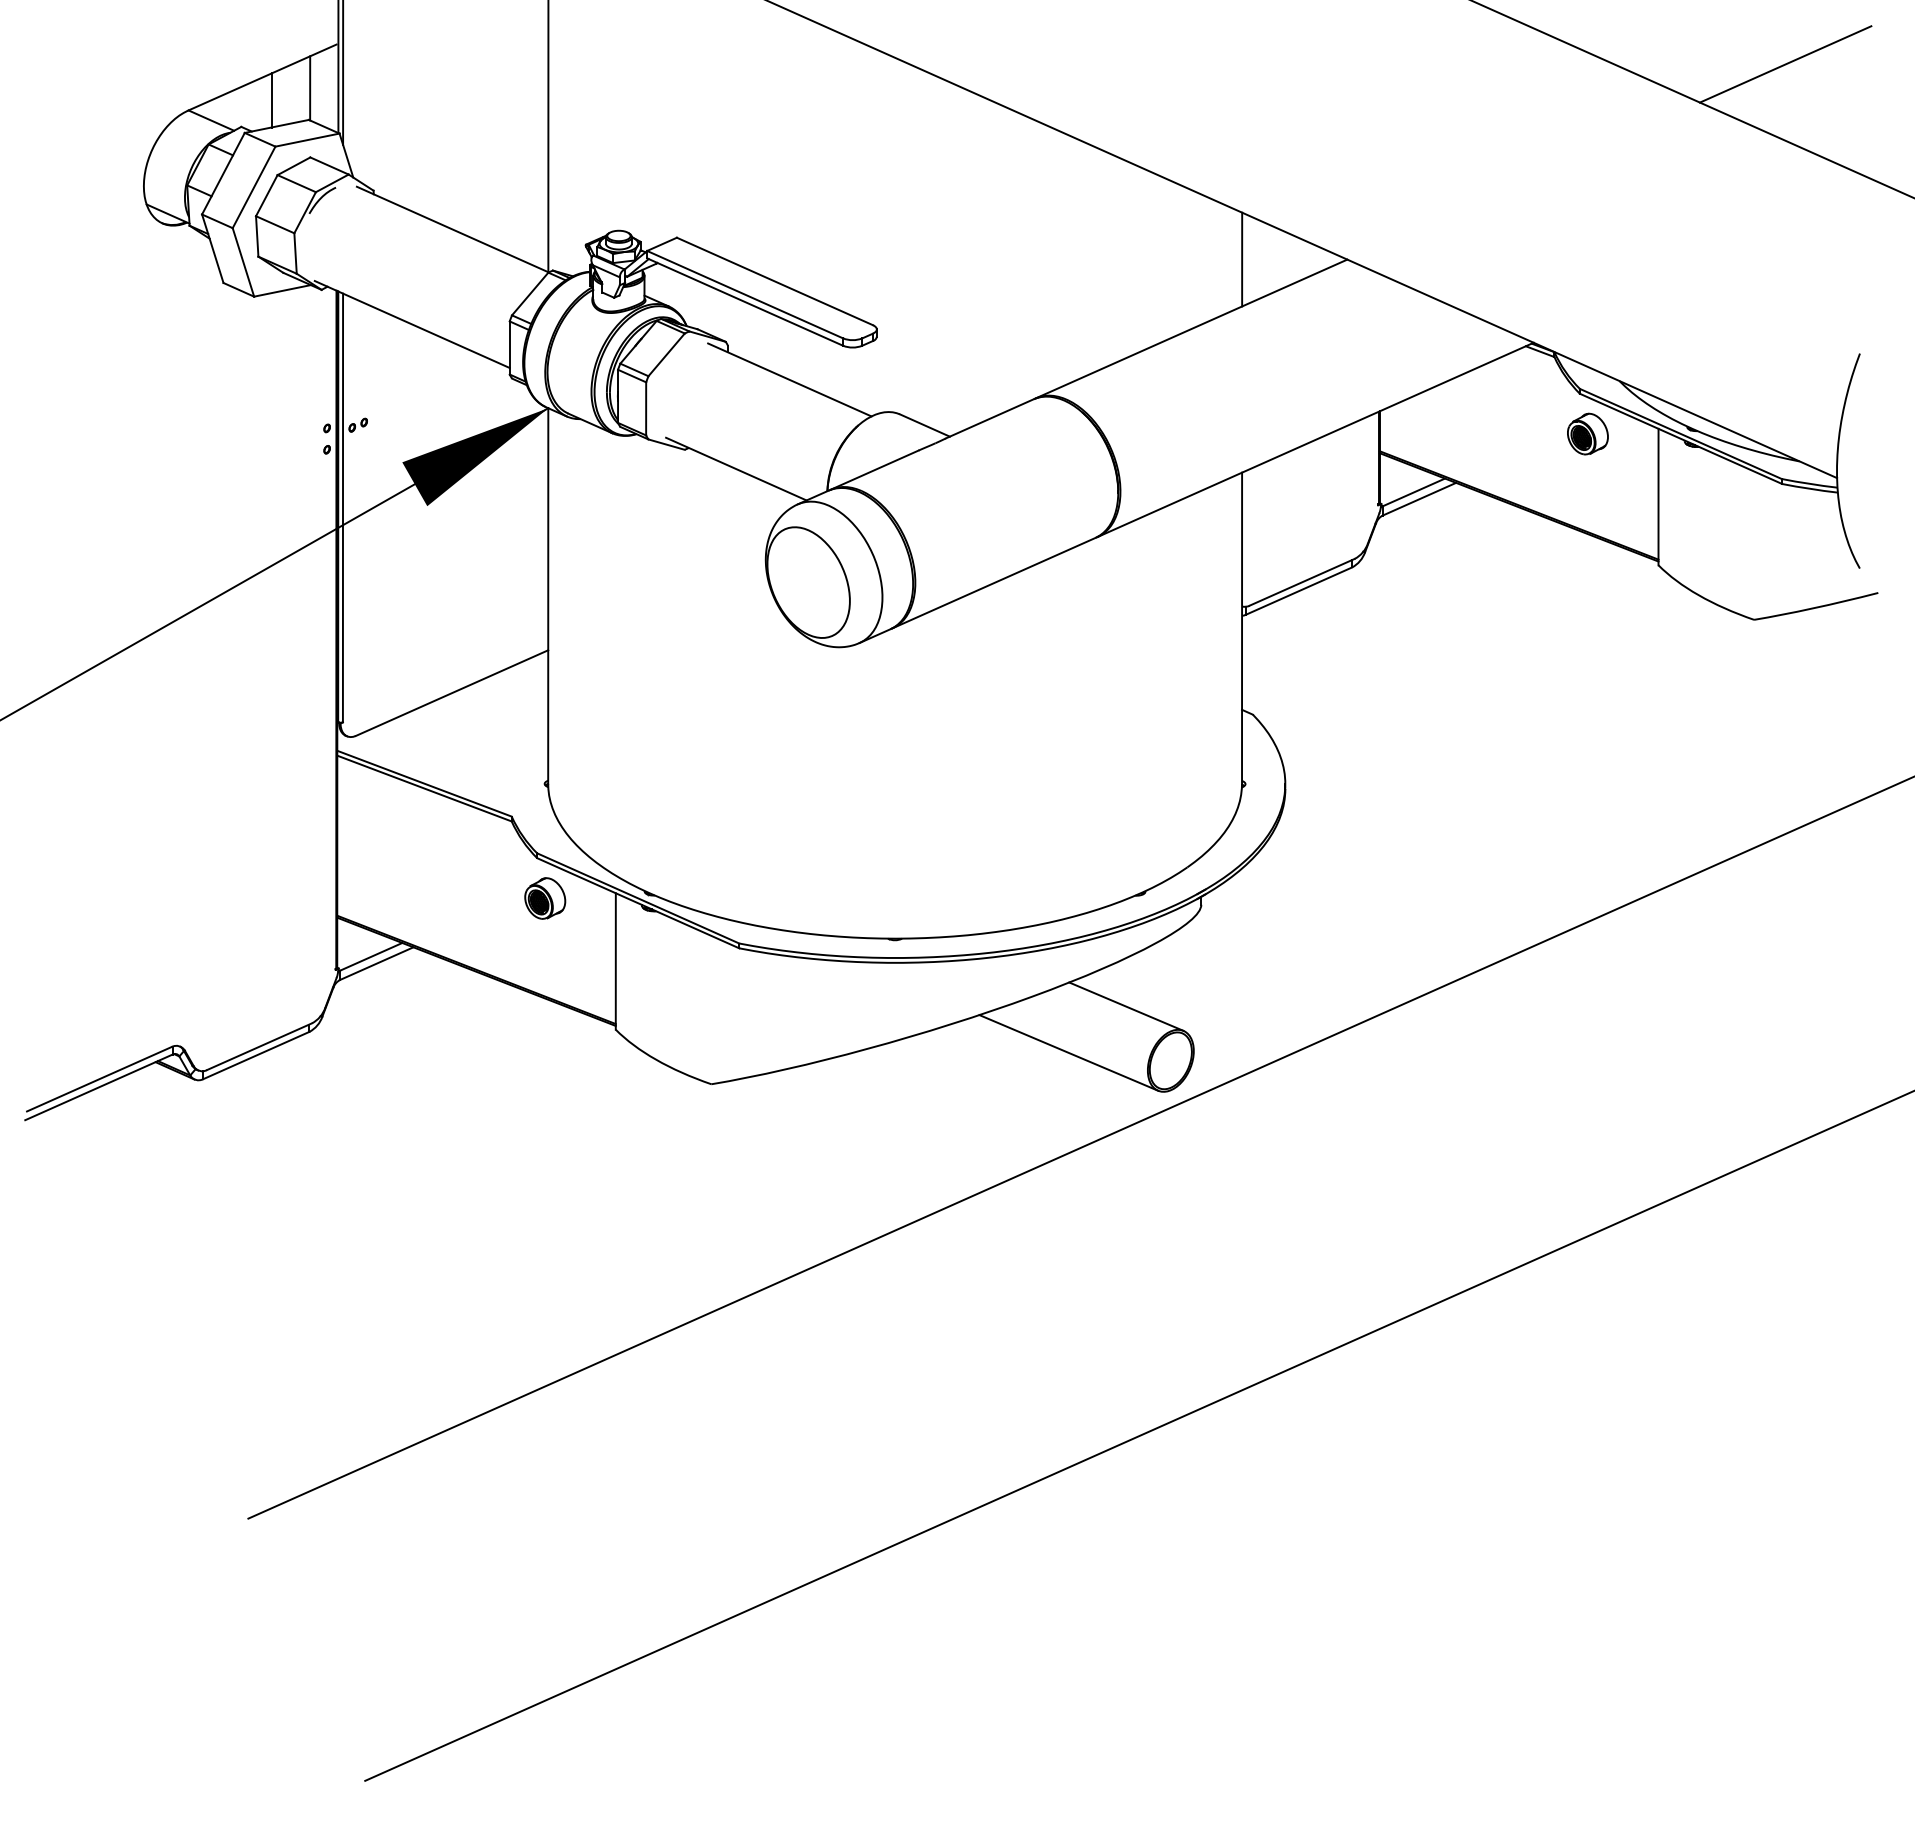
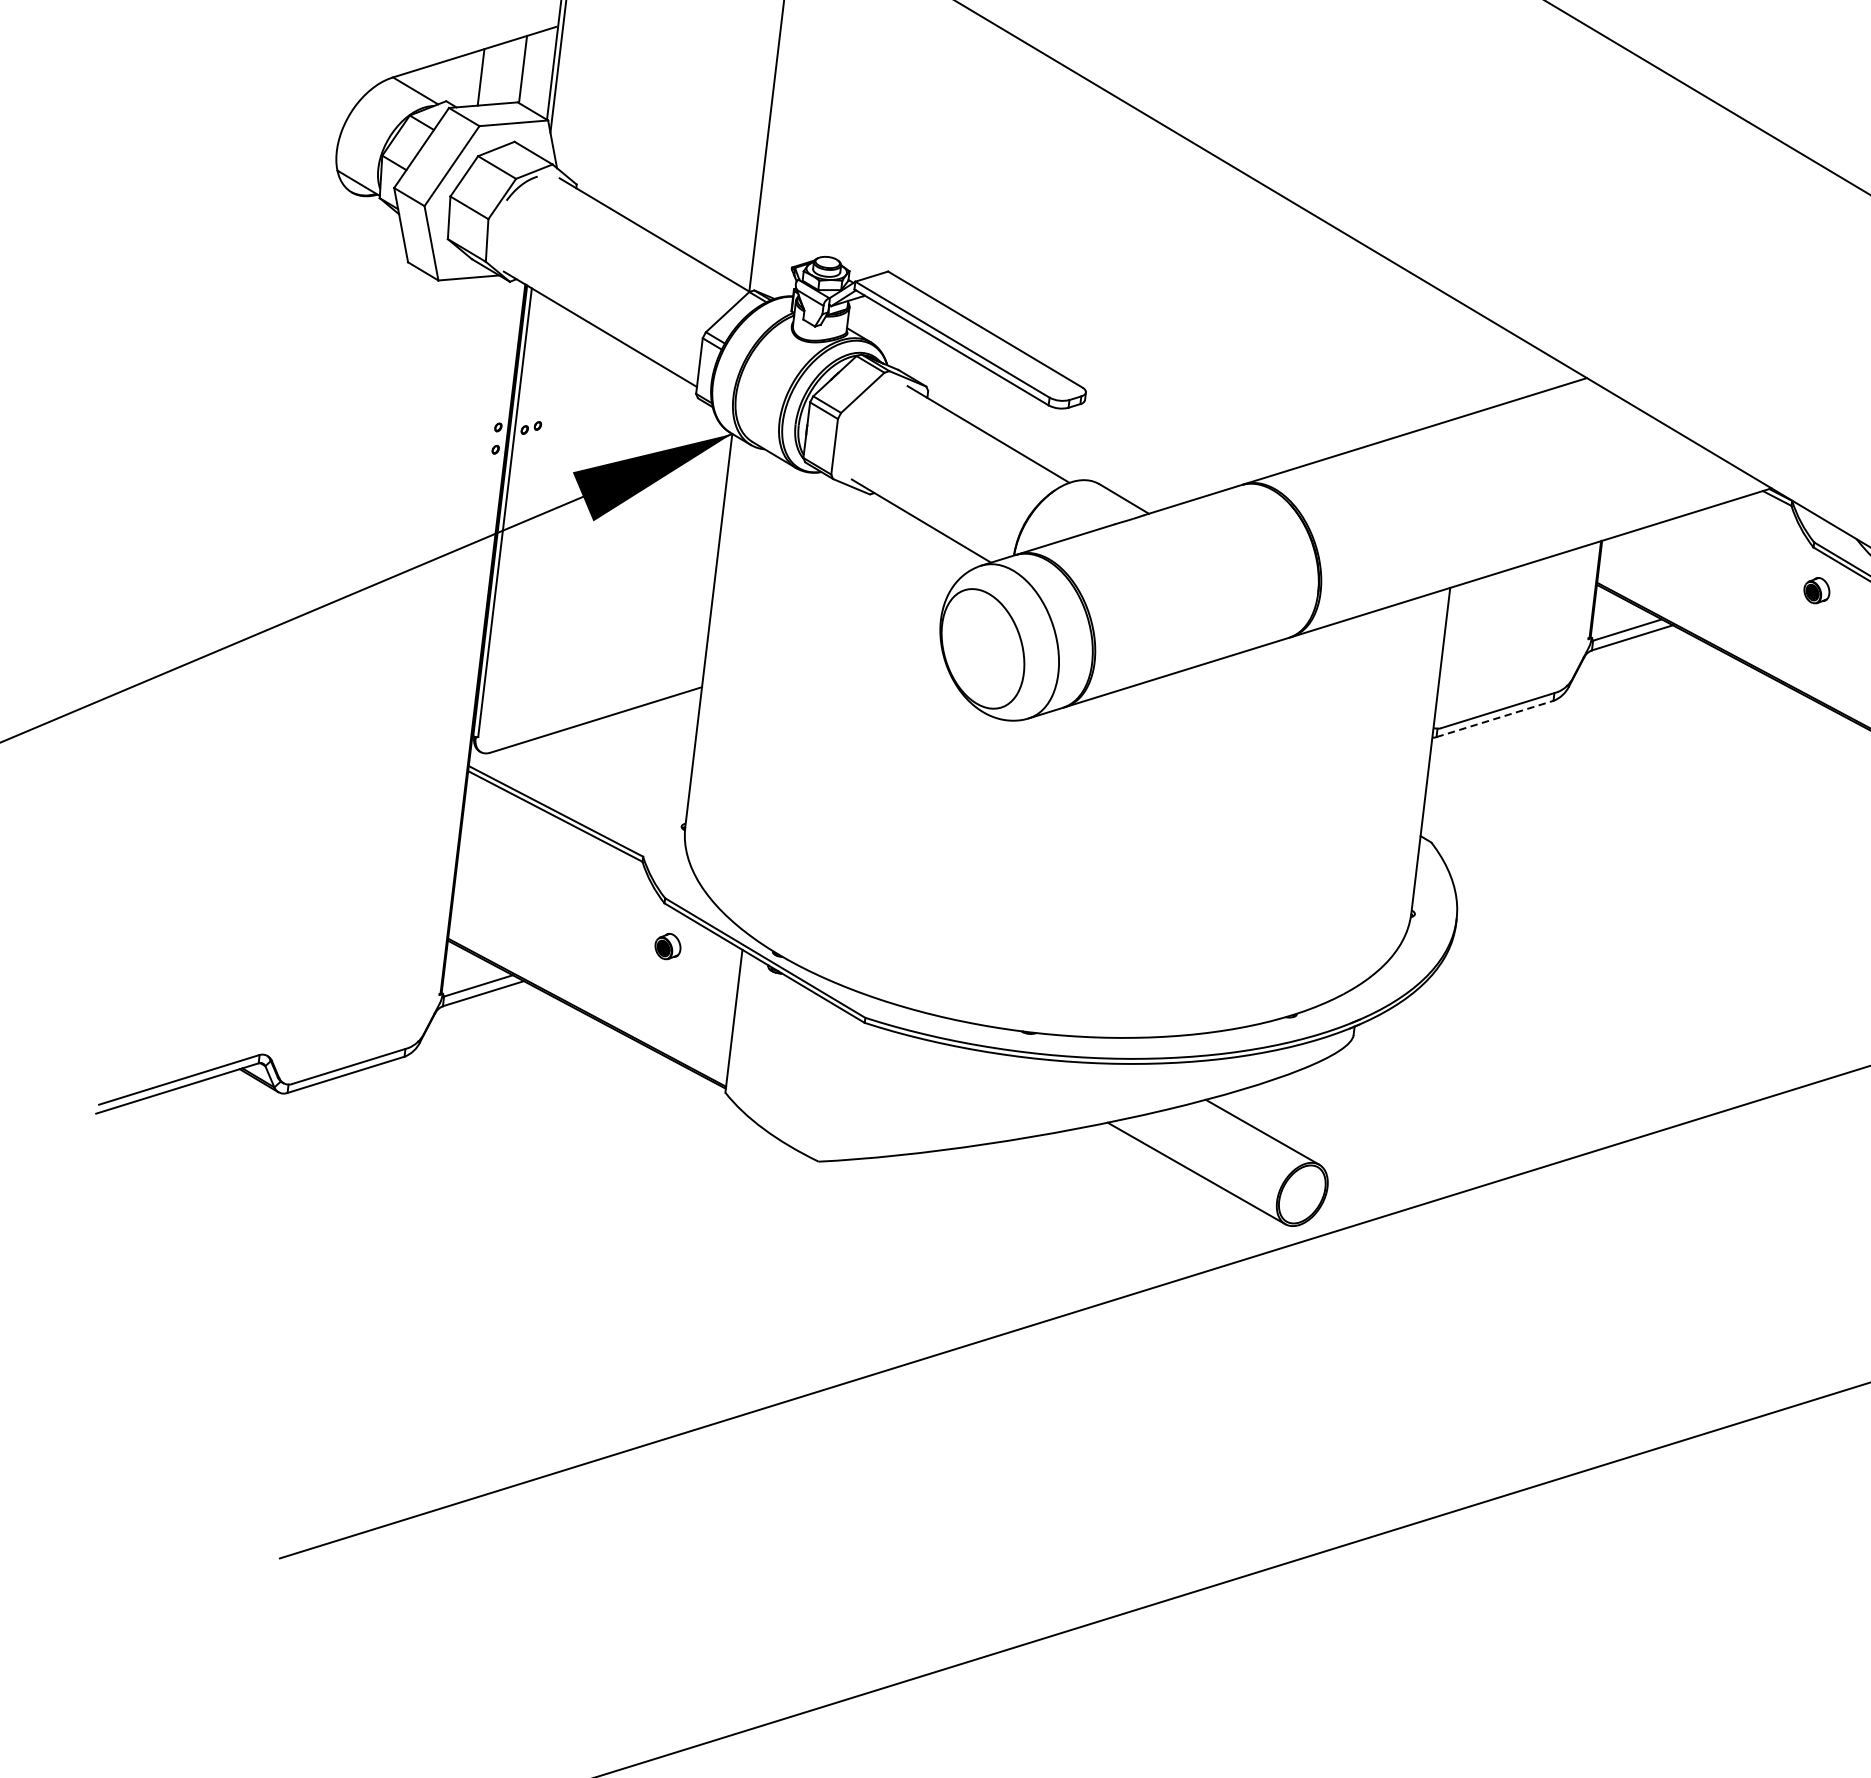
line: (1242, 259) -> (1477, 364), removed
part: (1587, 433) -> (1816, 590), size x0.6
line: (1299, 590) -> (1495, 718), solid -> dashed
part: (545, 898) -> (668, 946), size x0.6

